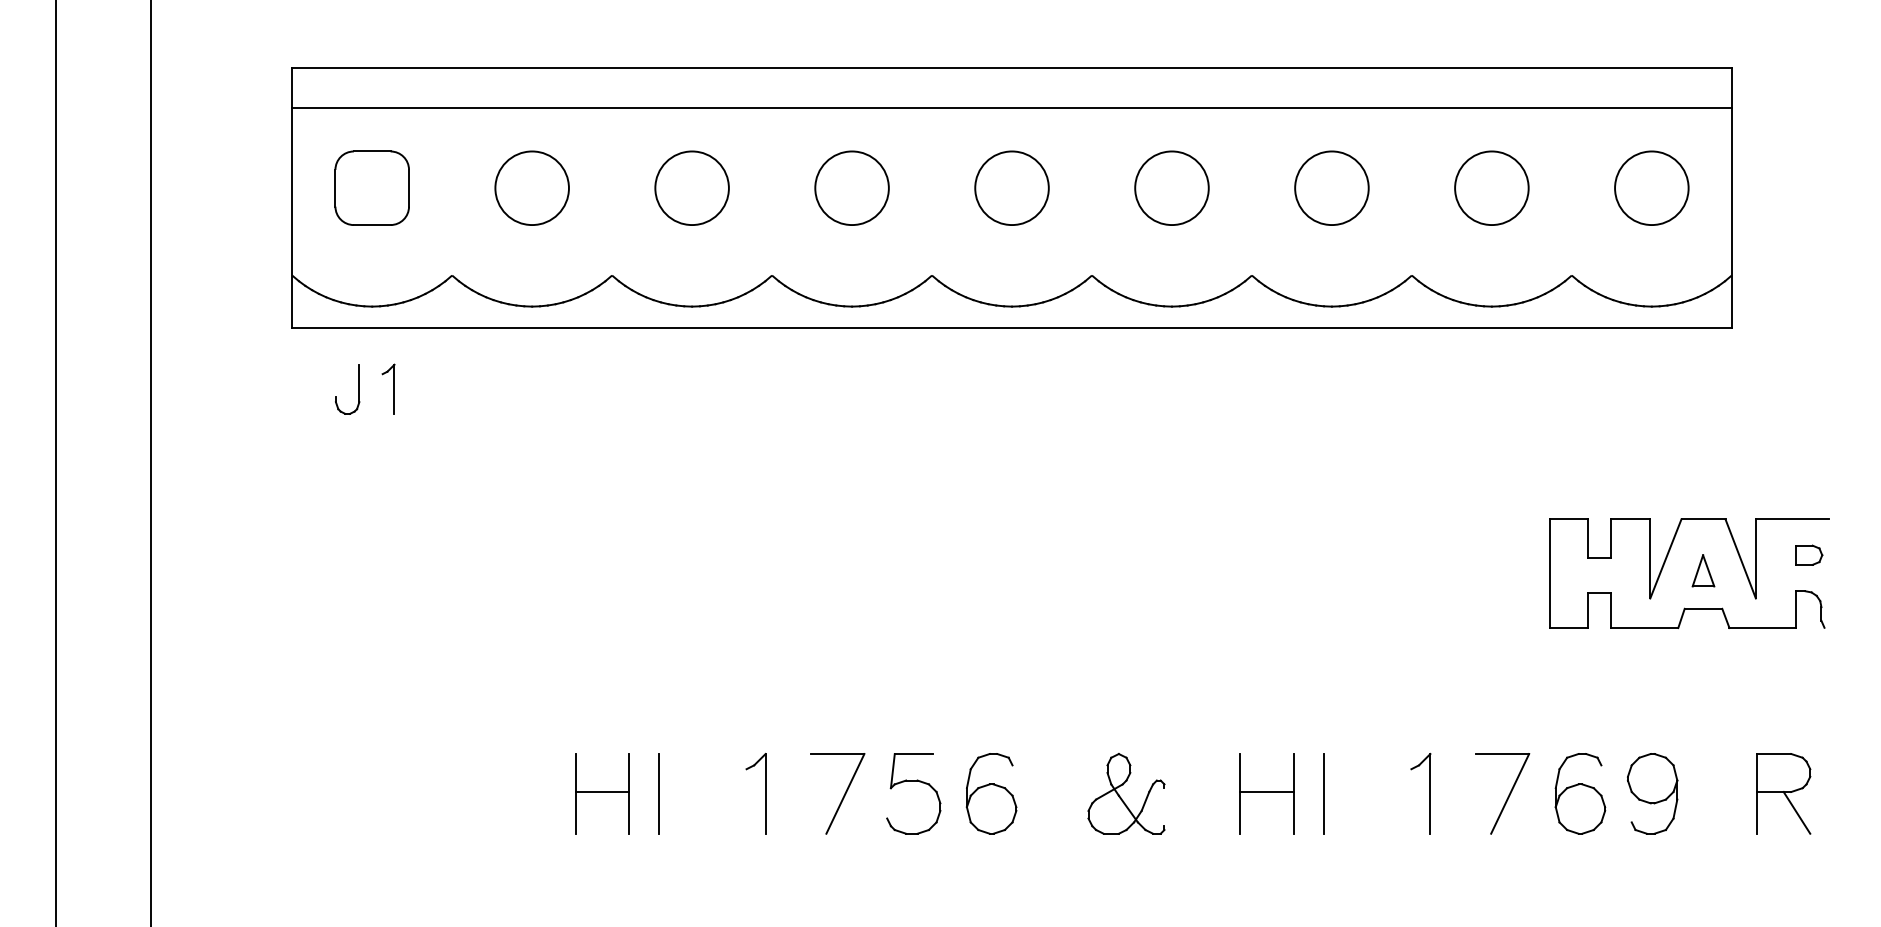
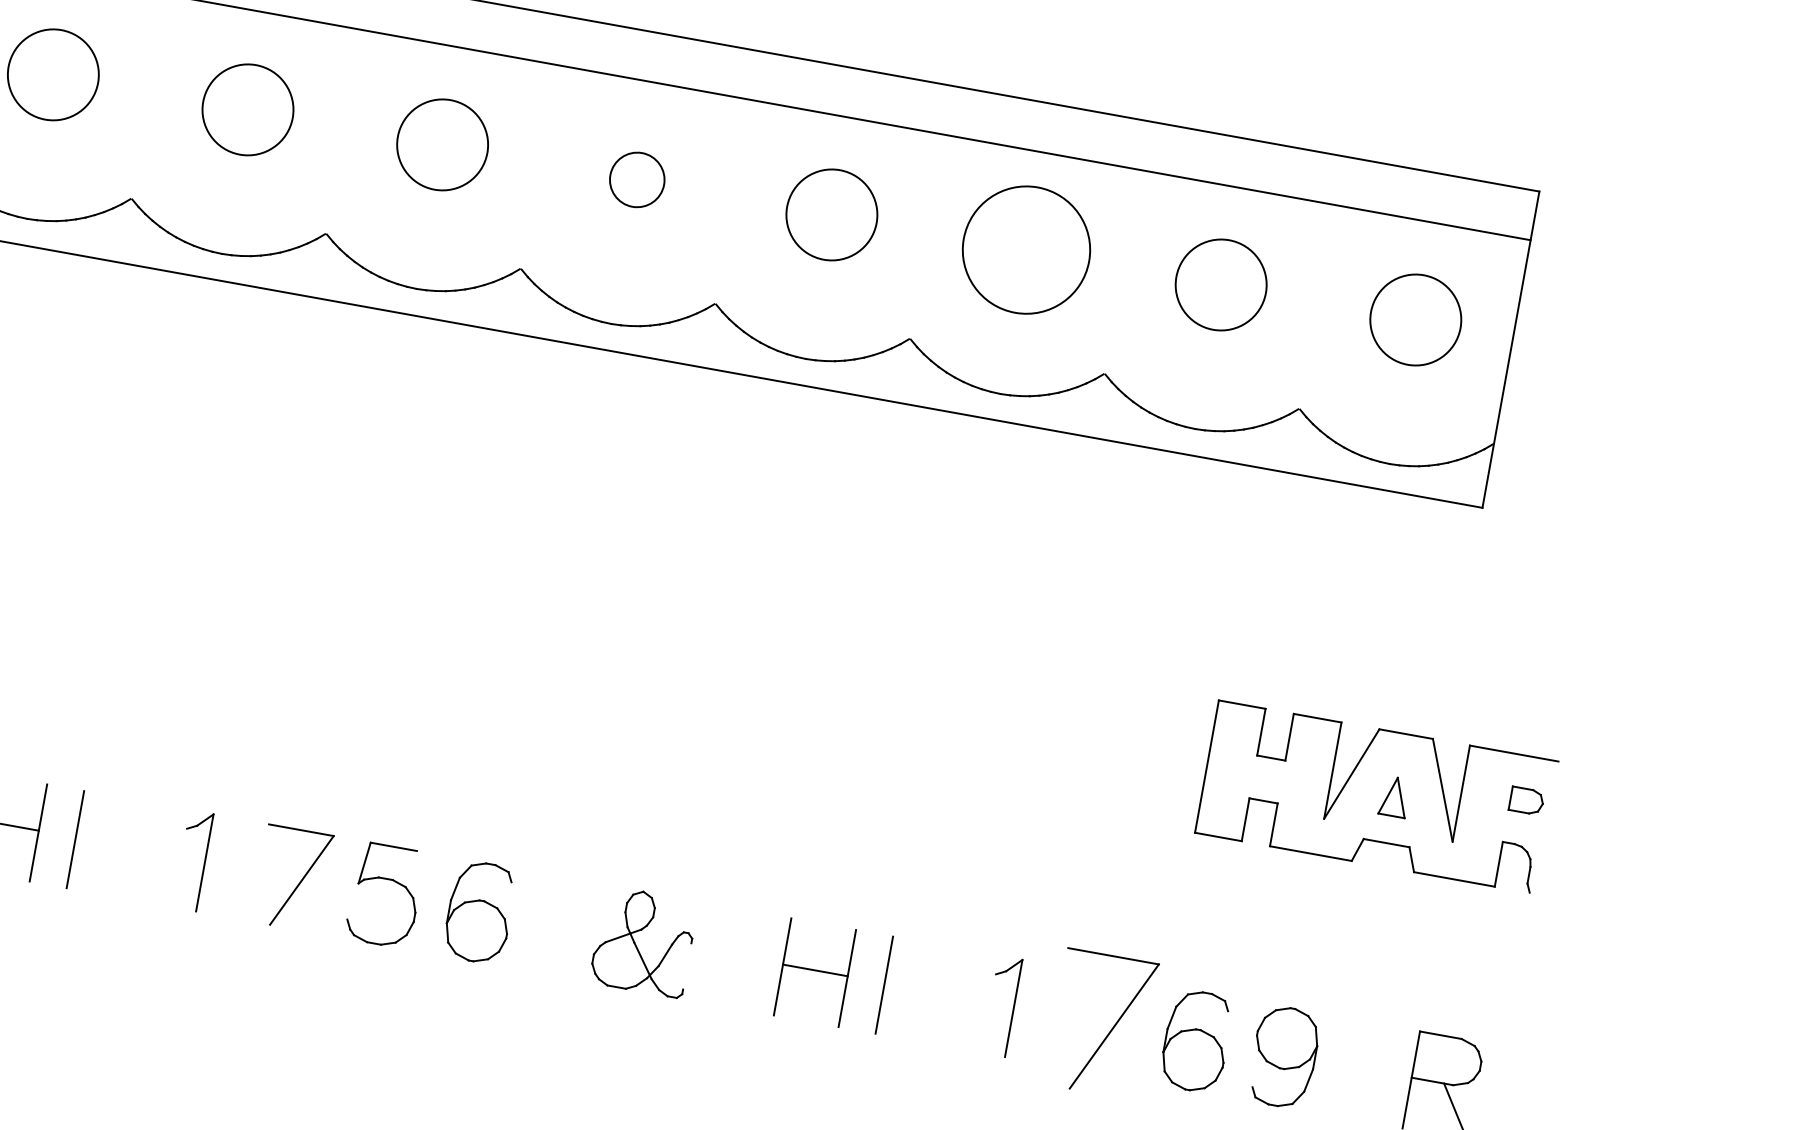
circle: (1331, 187) -> (1026, 248), size x1.4
circle: (1011, 188) -> (636, 180), size x0.6
part: (1502, 793) -> (1101, 1023), size x1.4

